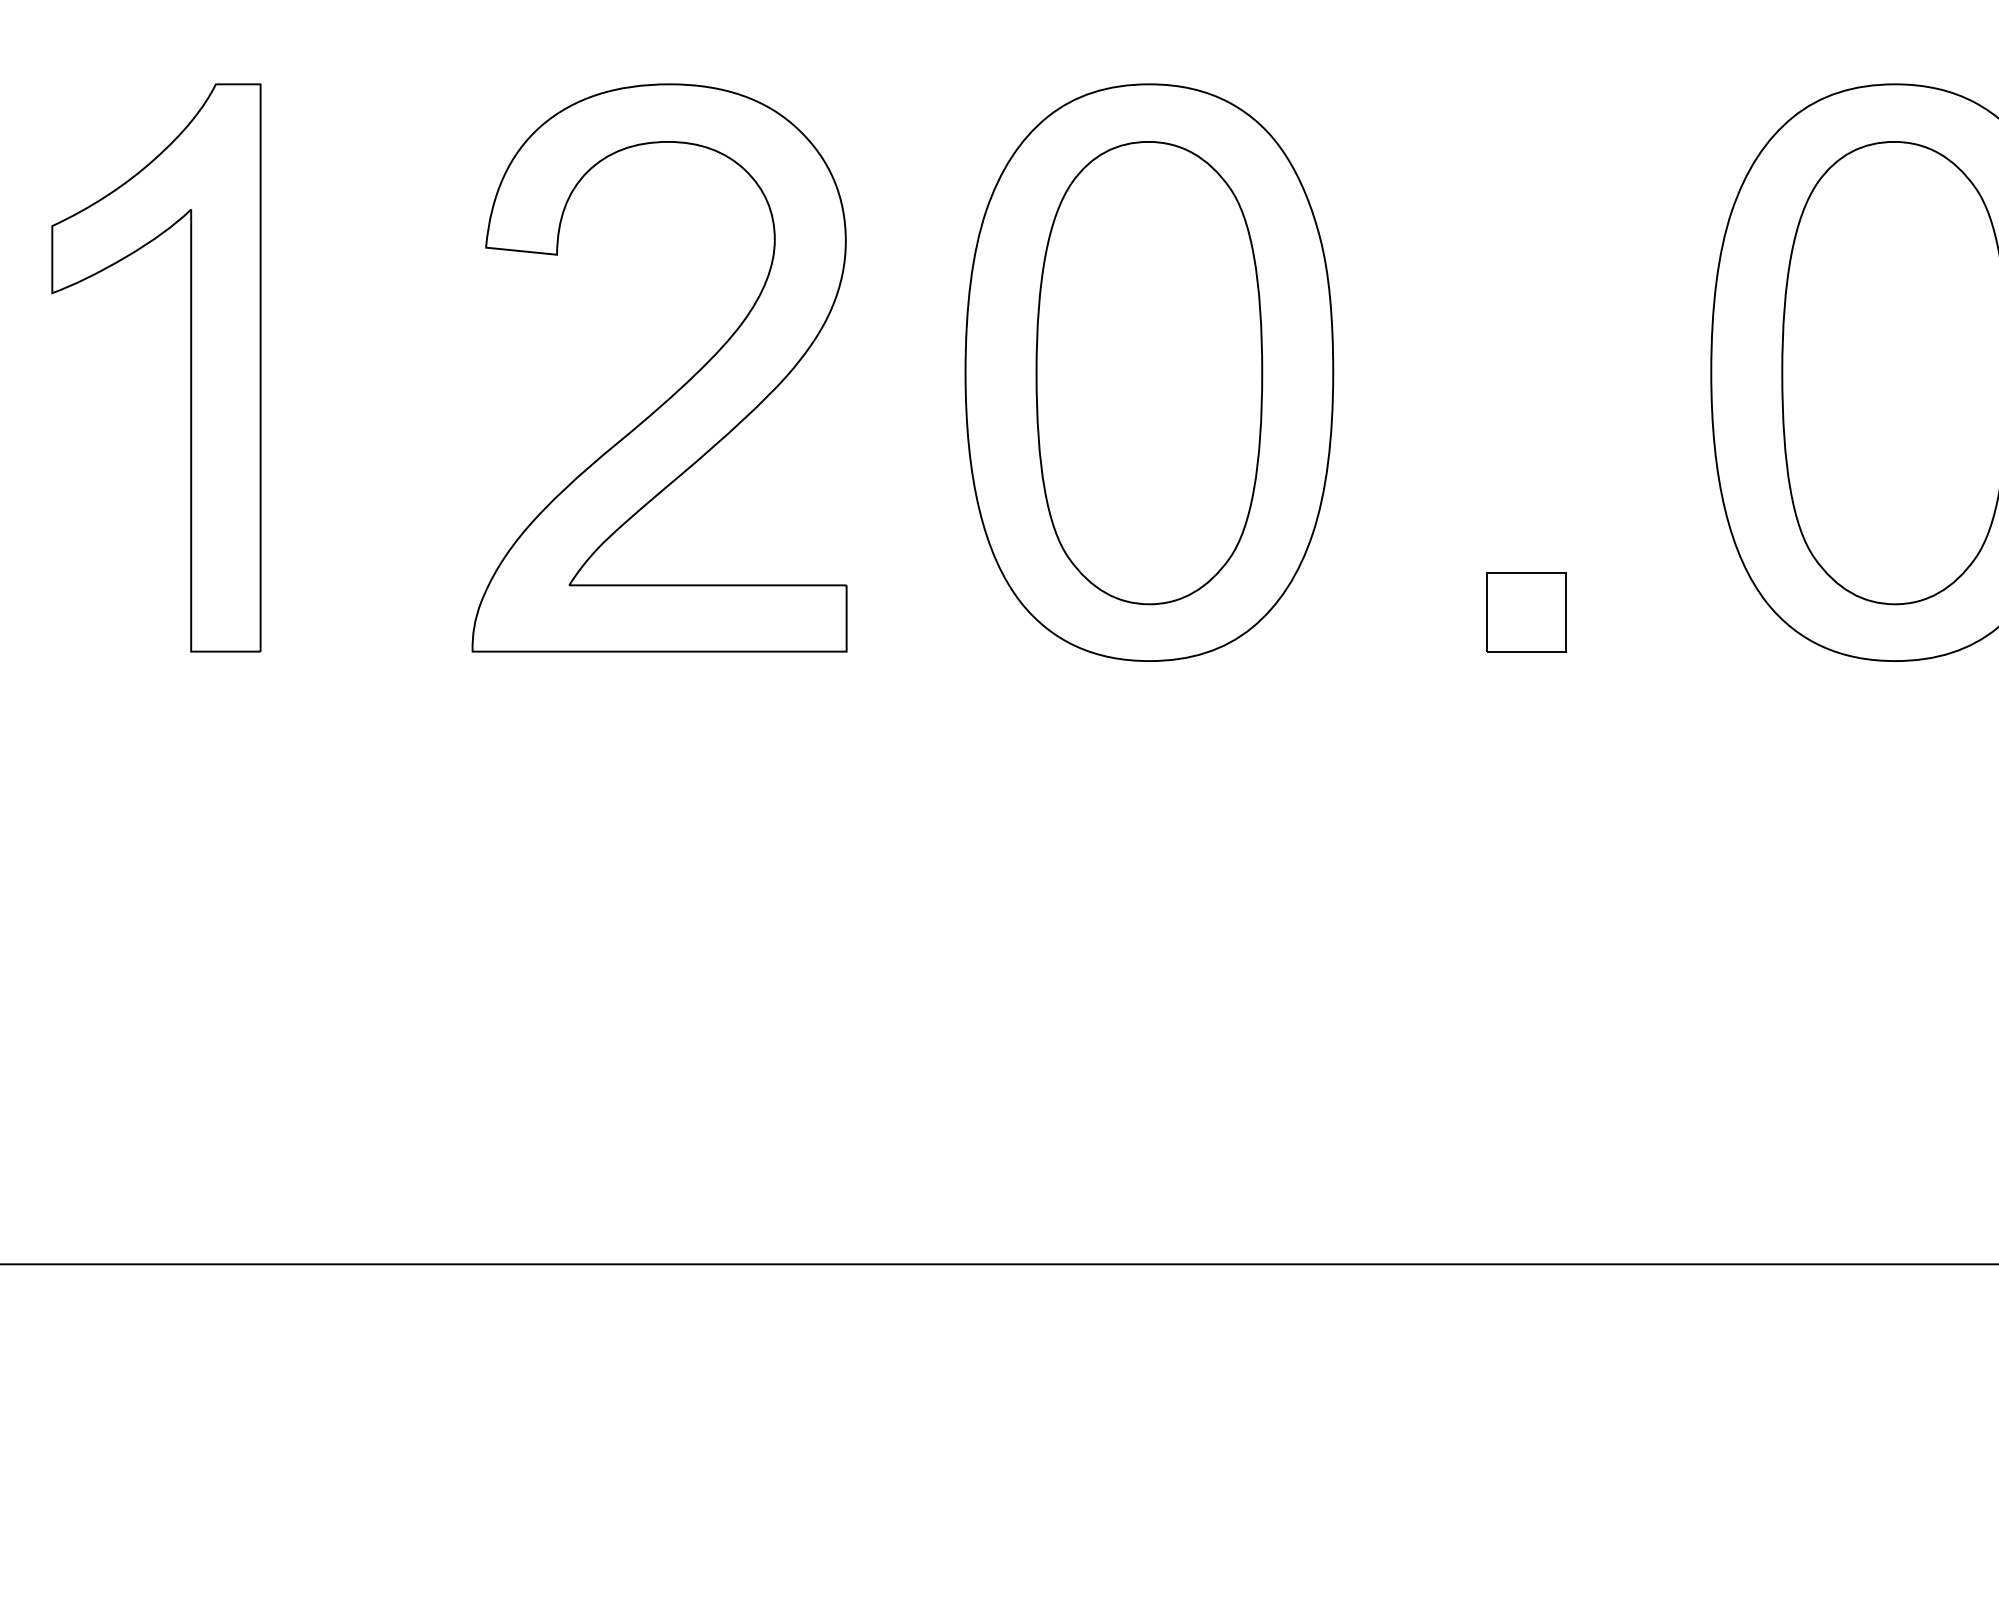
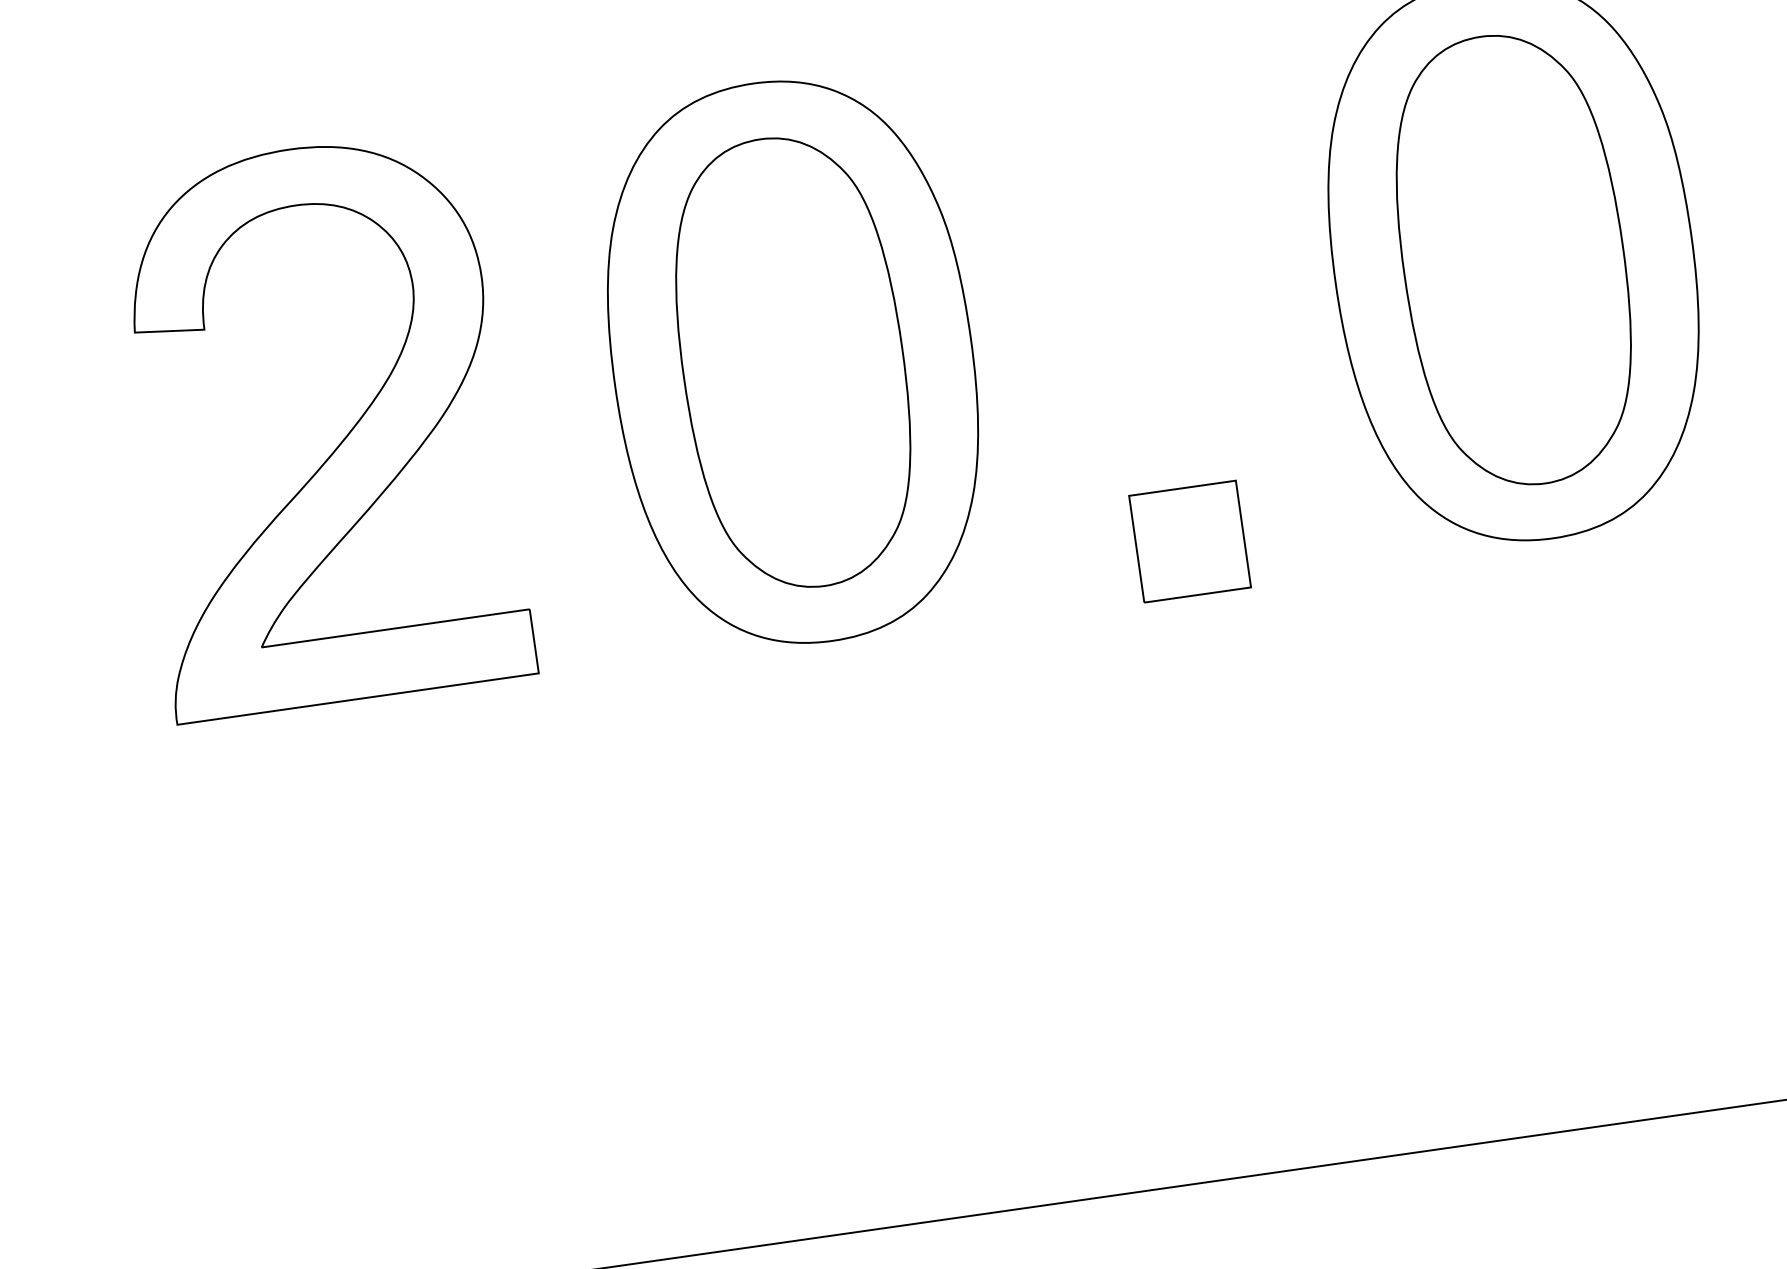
part: (1526, 612) -> (1190, 542), size x1.4

